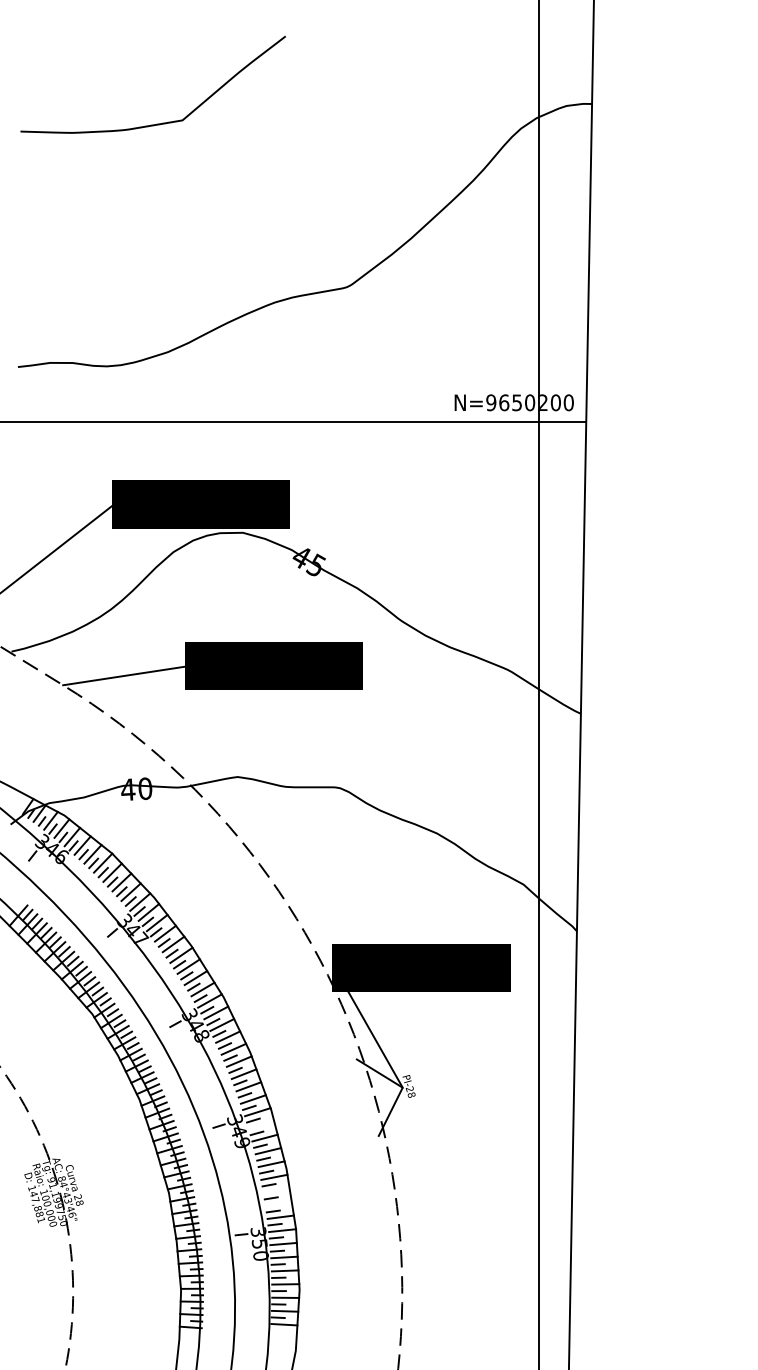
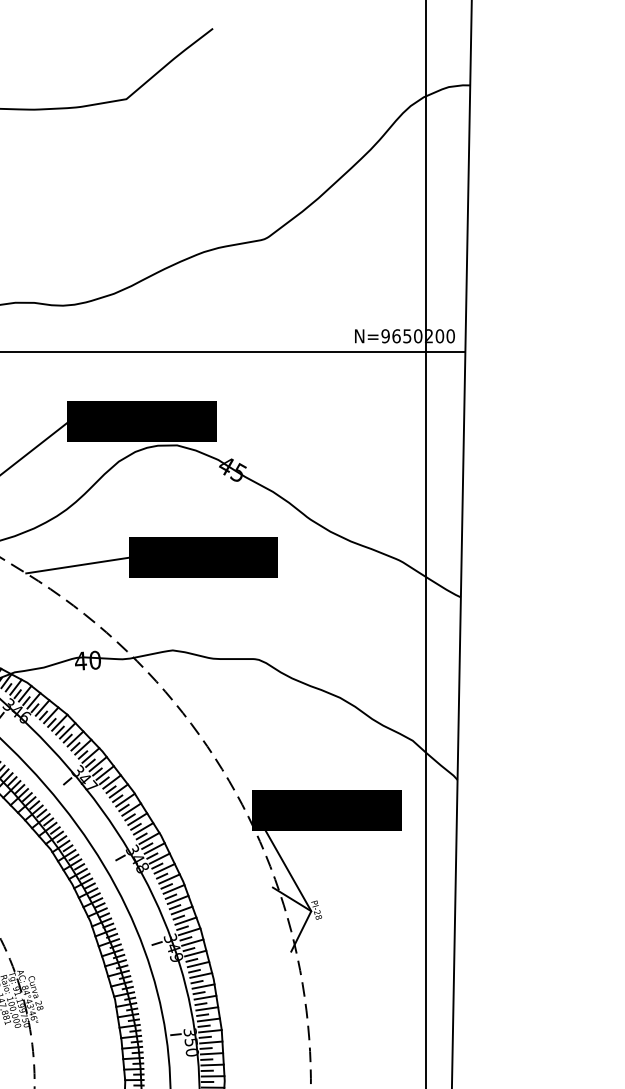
line: (261, 1124) -> (192, 942), added
line: (276, 1190) -> (205, 997), added
line: (278, 1203) -> (207, 1008), added

